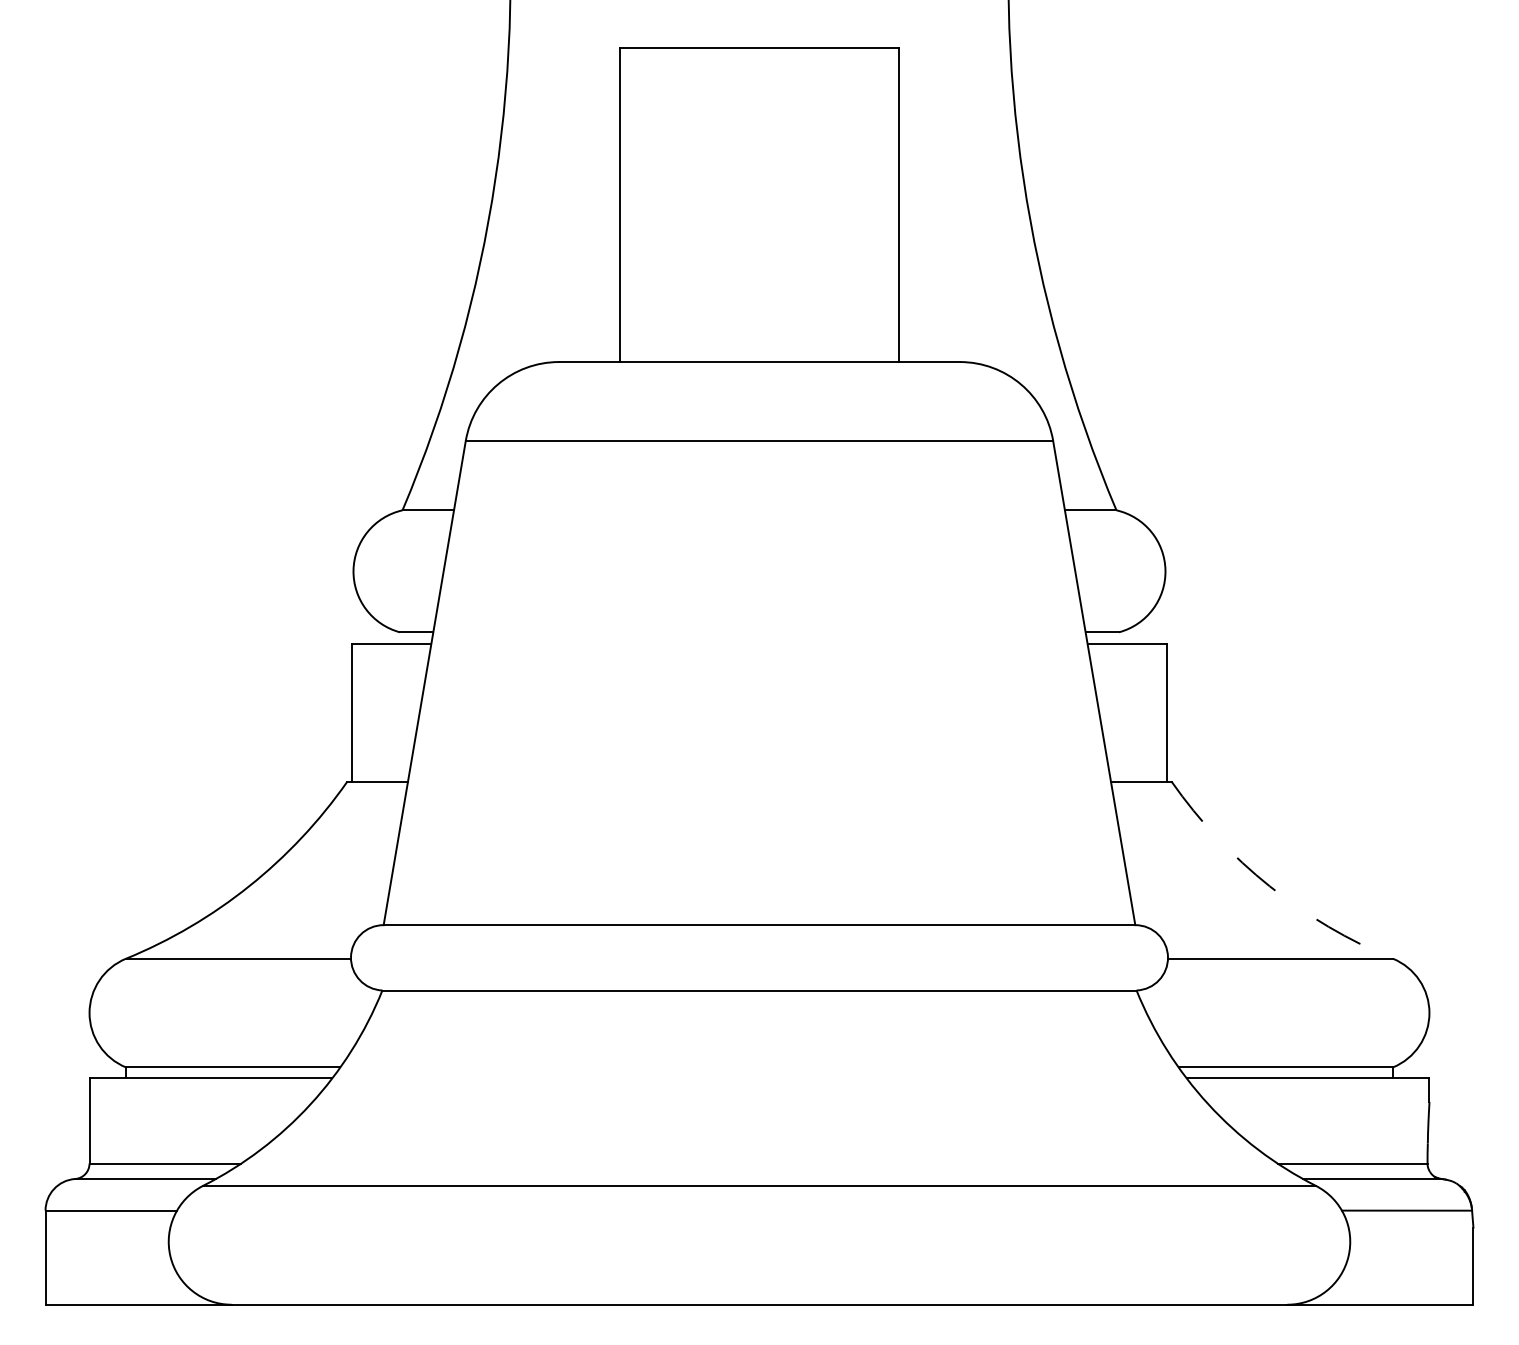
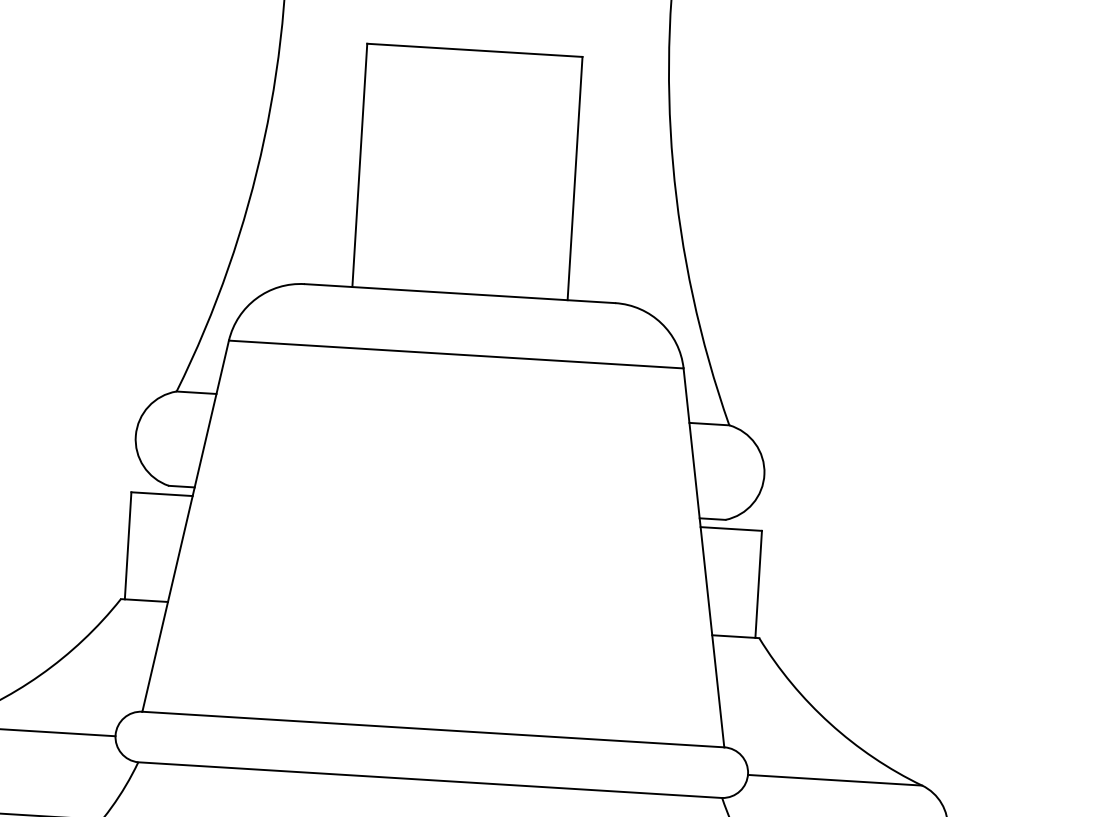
arc: (1269, 886) -> (829, 723), dashed -> solid

